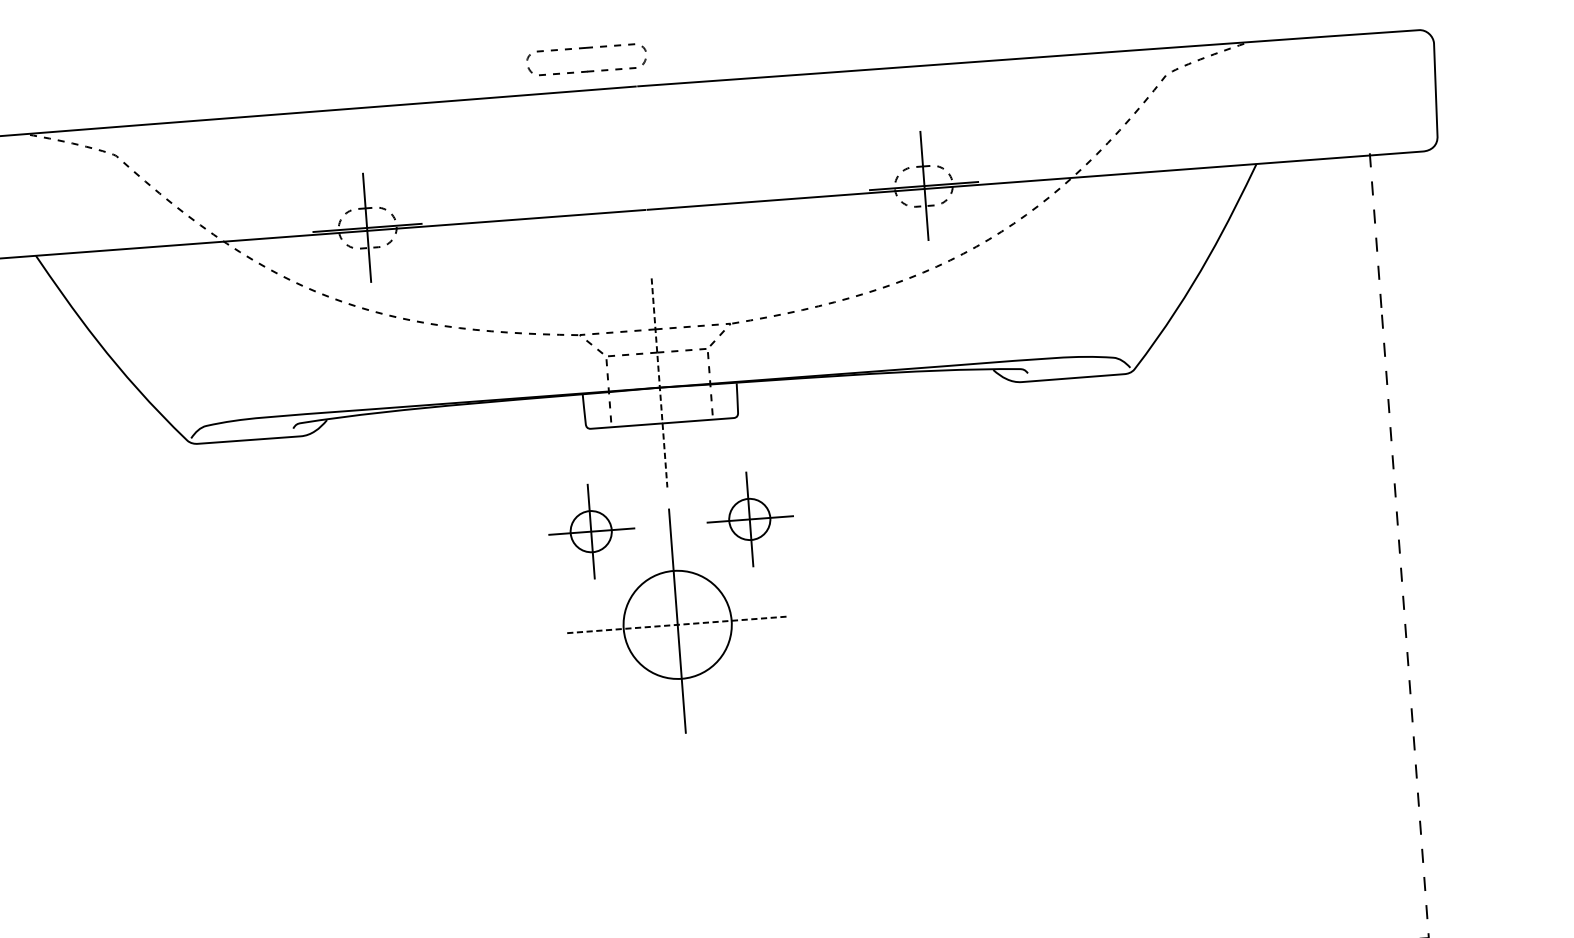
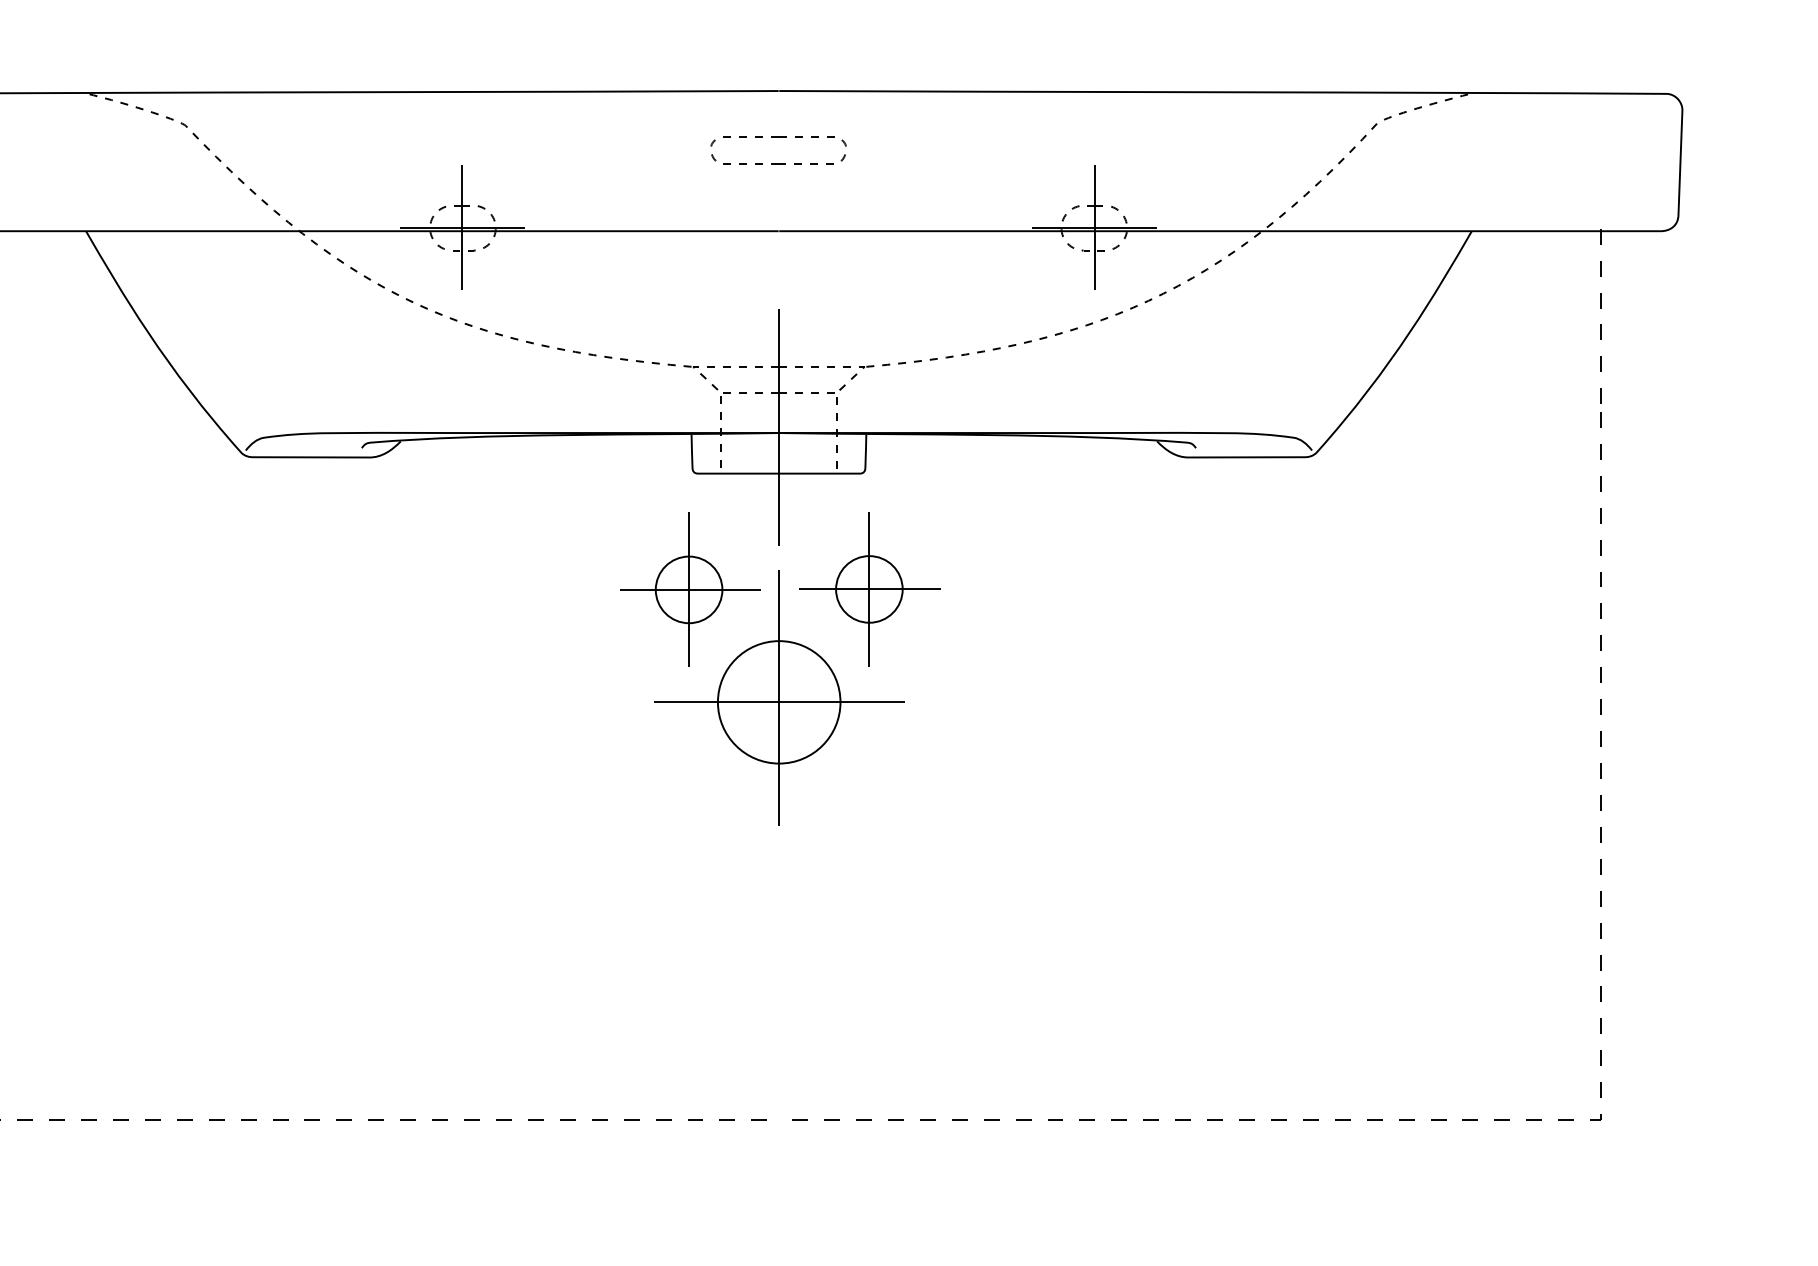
part: (585, 48) -> (778, 137), moved
line: (659, 382) -> (779, 427), dashed -> solid
part: (749, 519) -> (869, 589), size x1.43
part: (592, 531) -> (690, 589), size x1.43
line: (677, 624) -> (779, 702), dashed -> solid

